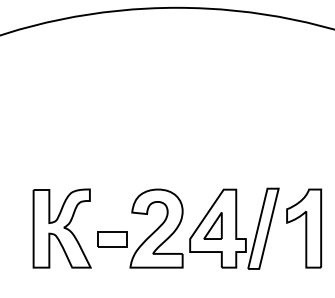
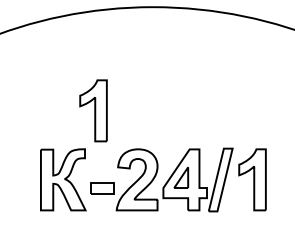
part: (100, 139) -> (93, 110), added

